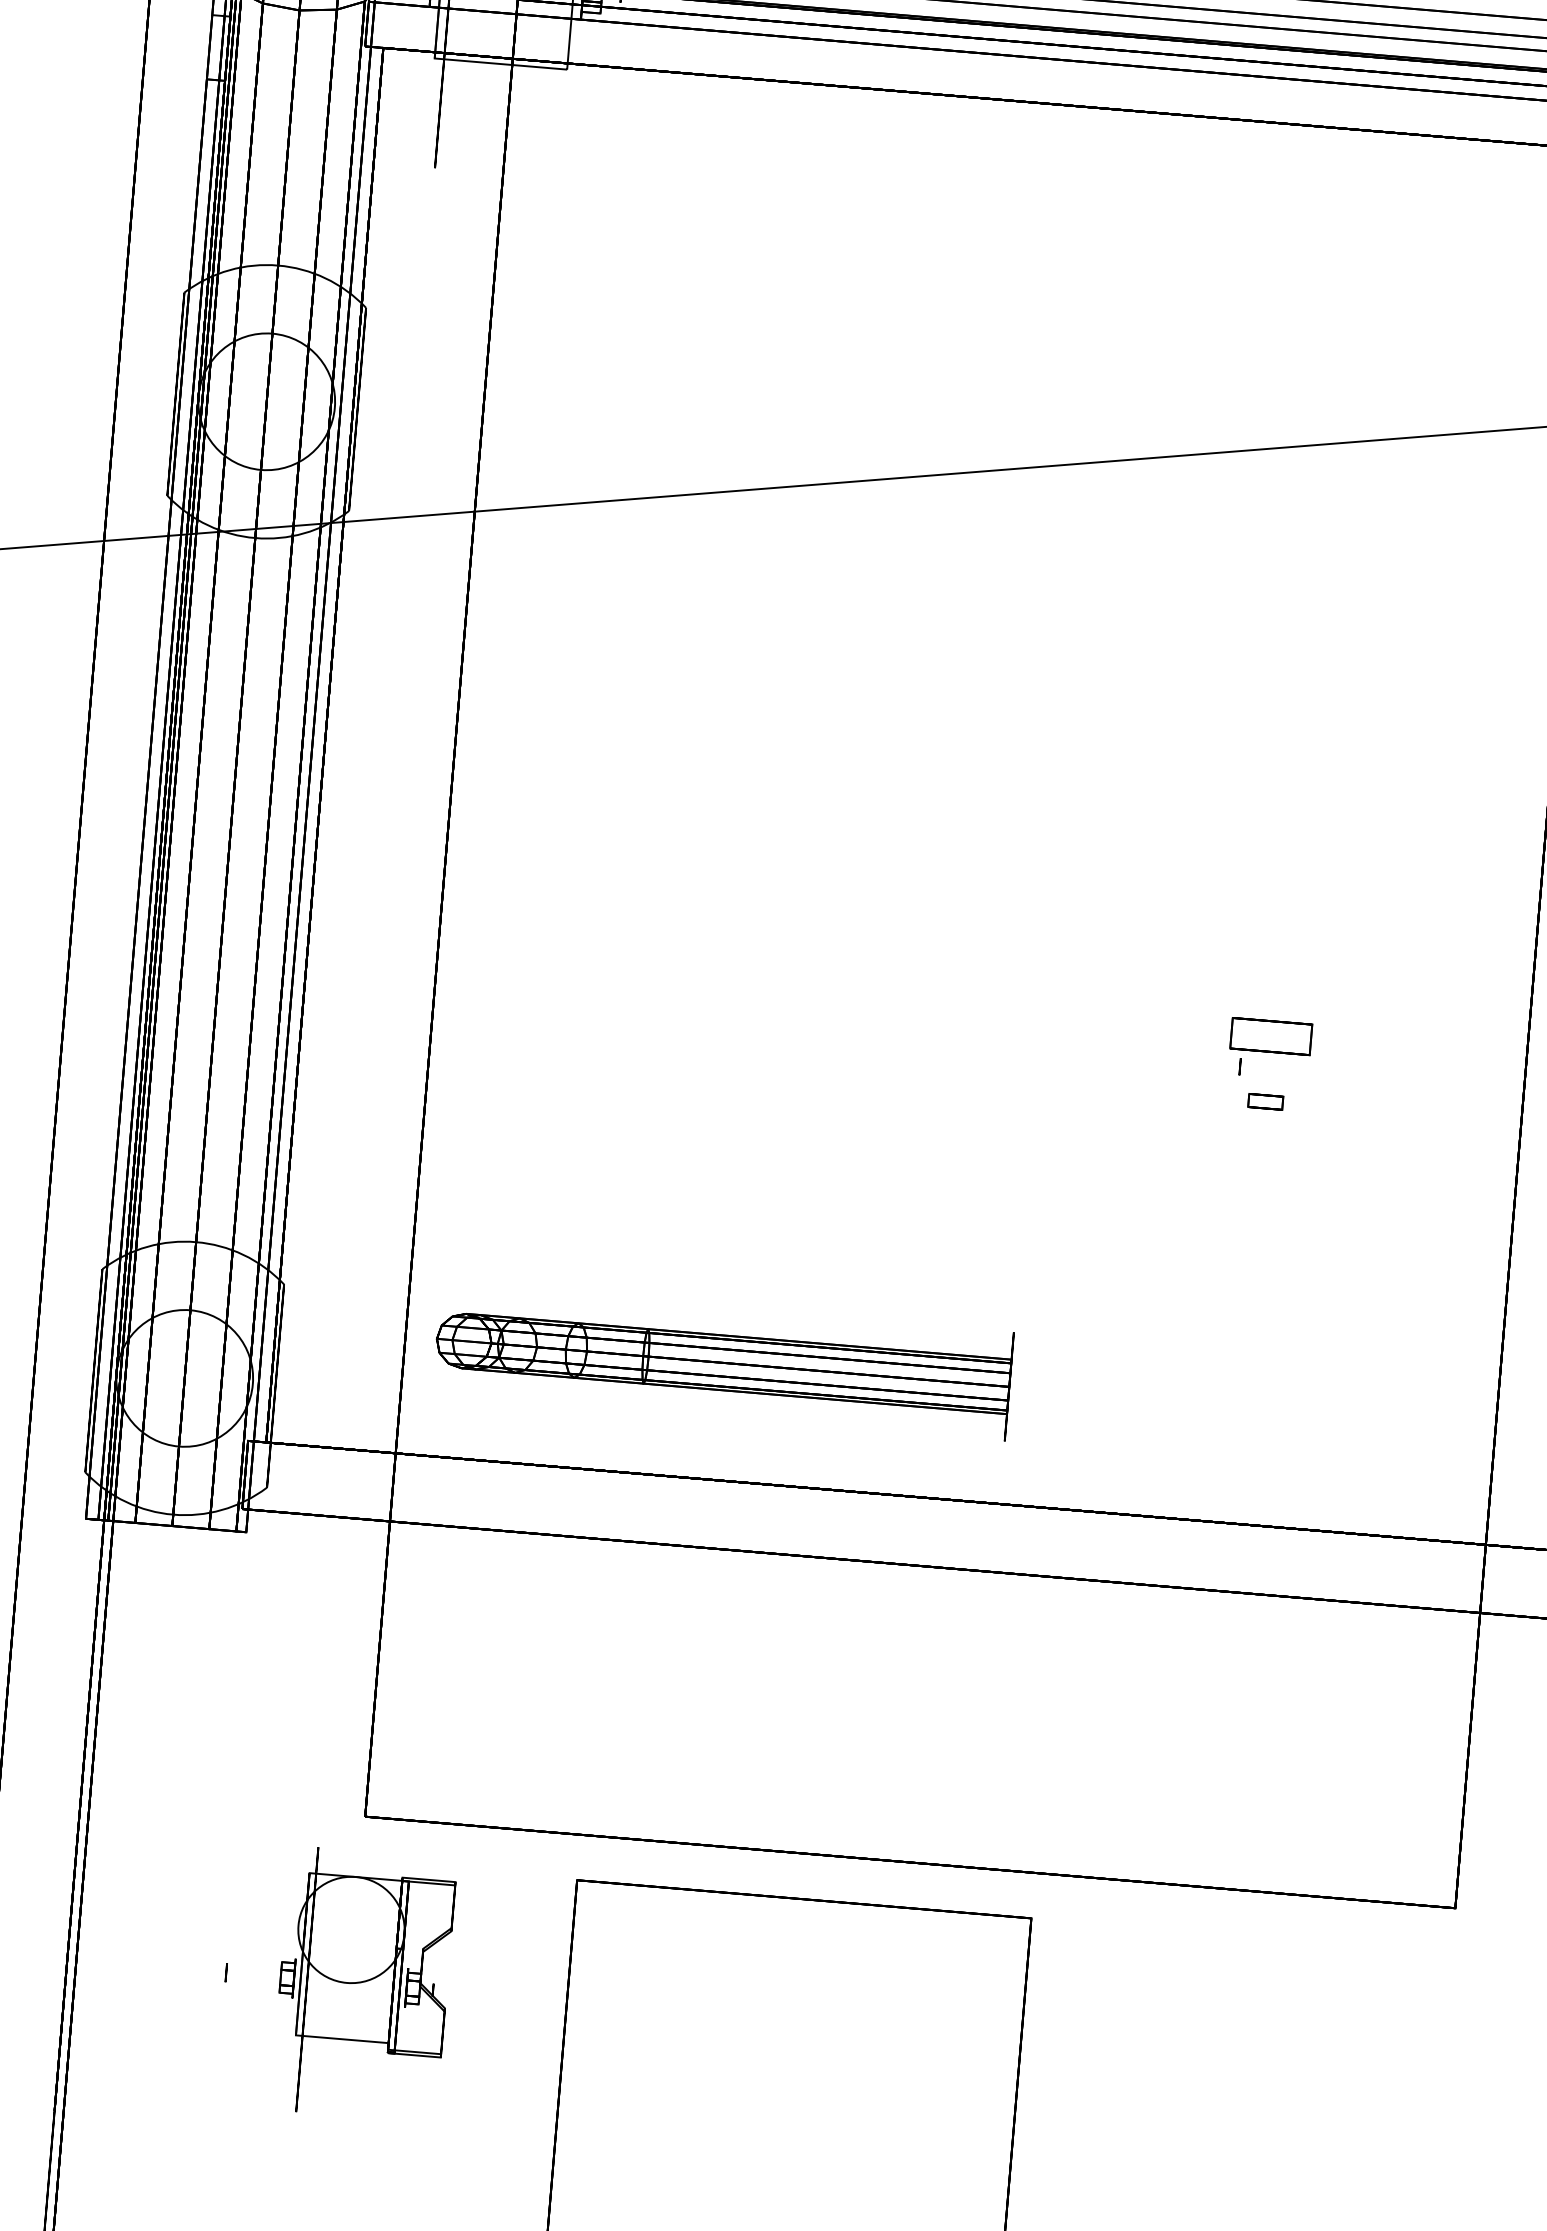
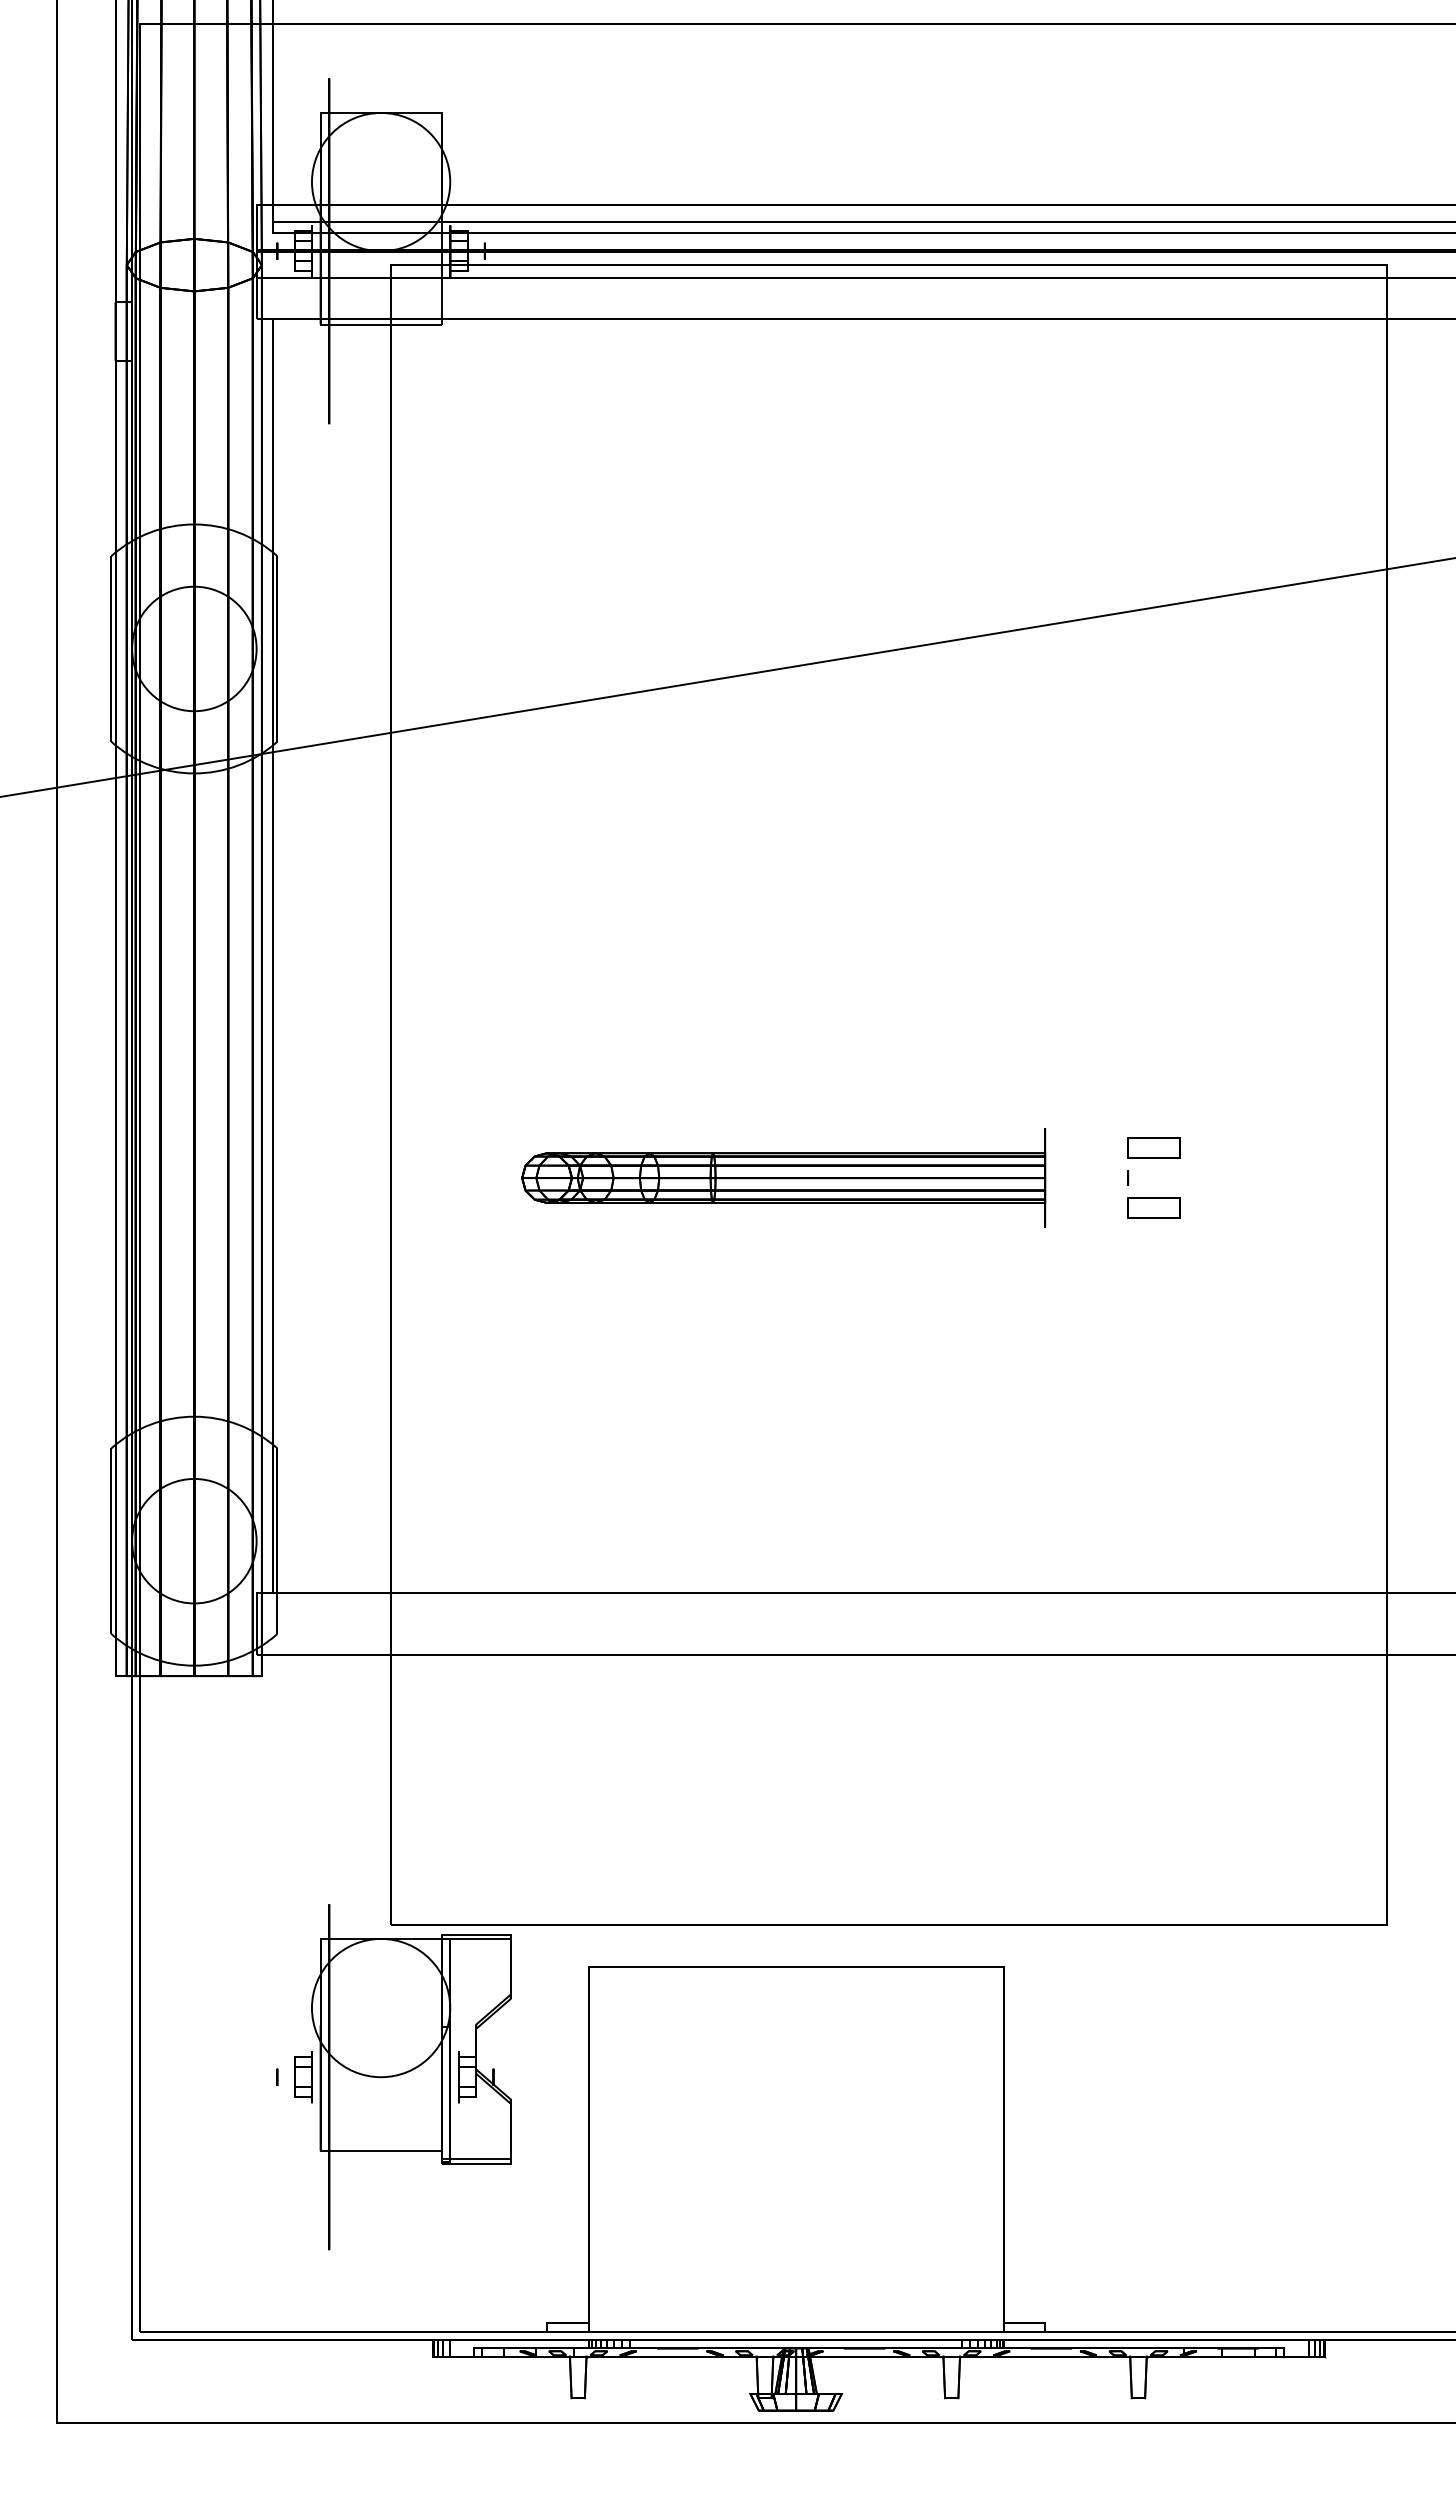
part: (1270, 1035) -> (1153, 1147), size x0.71
part: (1265, 1101) -> (1153, 1207), size x1.67
part: (723, 1362) -> (783, 1177), moved
part: (363, 1984) -> (402, 2077), size x1.43

